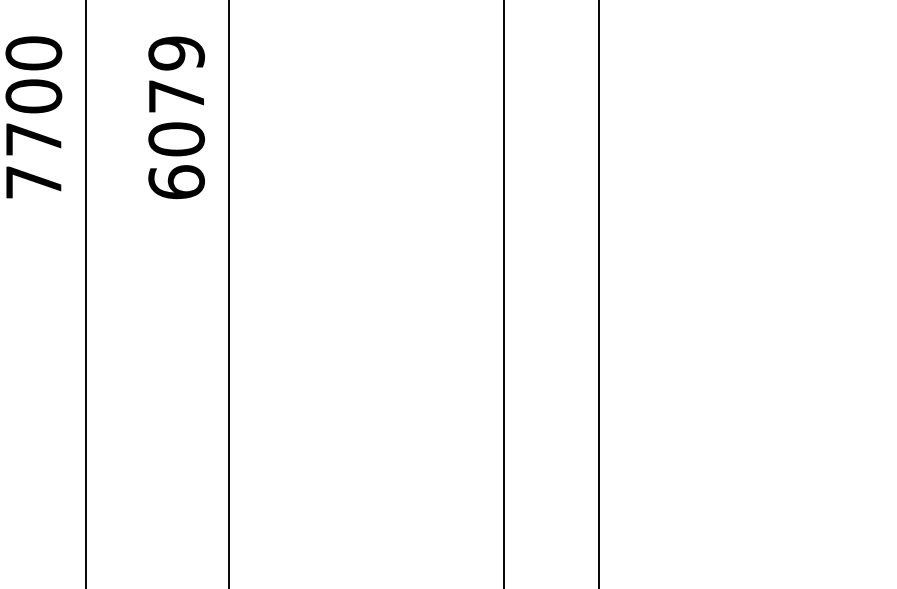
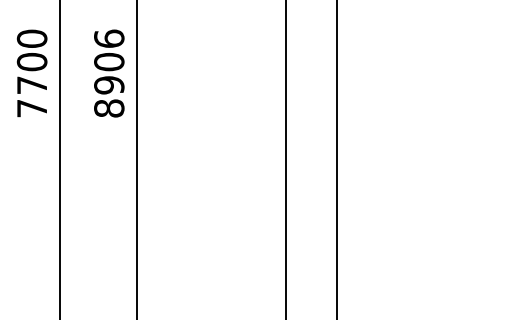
text: (177, 117) -> (109, 73), 6079 -> 8906

